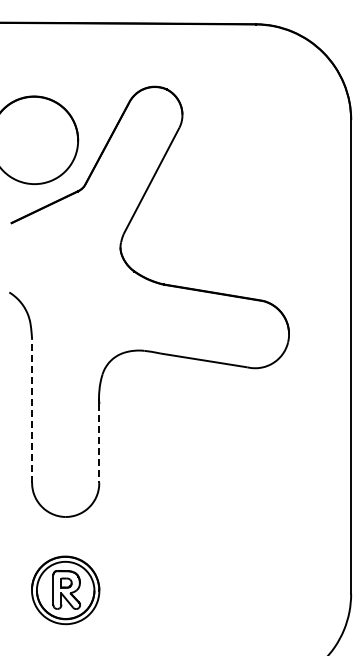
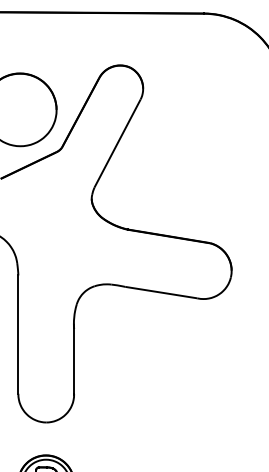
line: (32, 410) -> (18, 334), dashed -> solid
line: (99, 443) -> (74, 361), dashed -> solid

